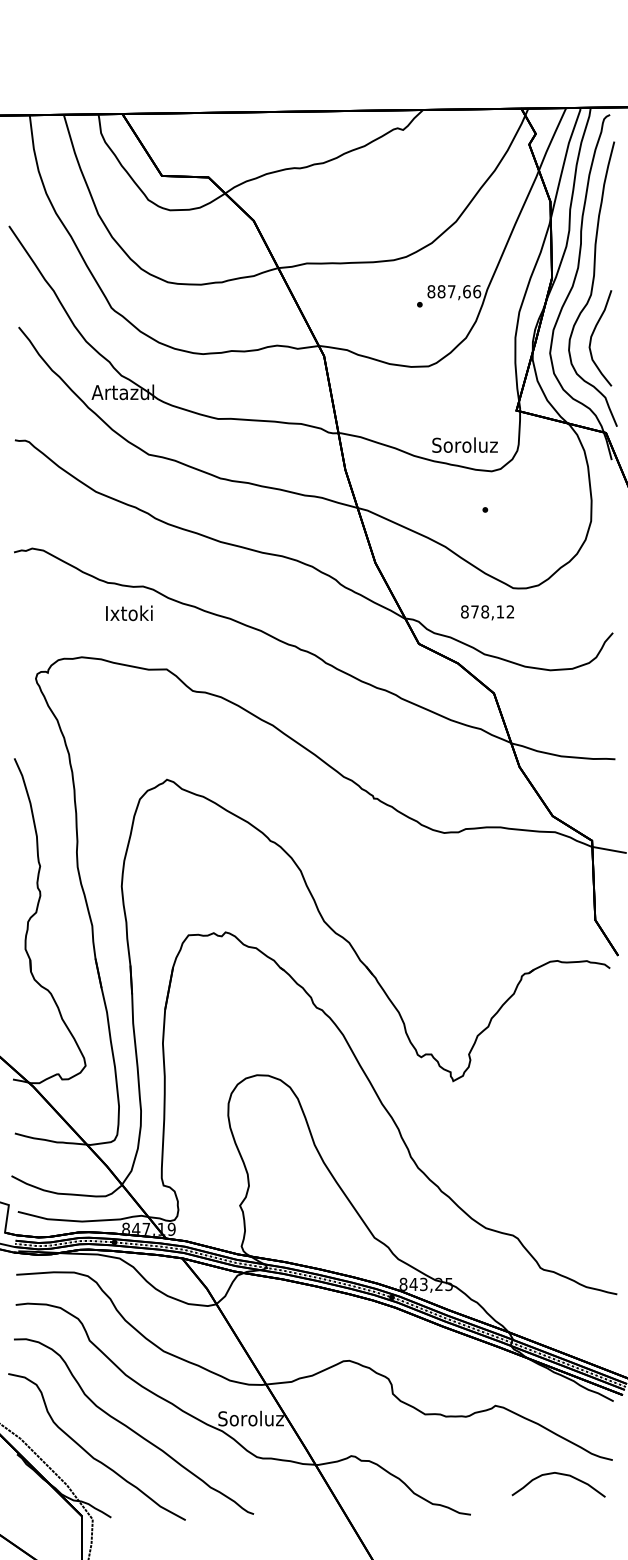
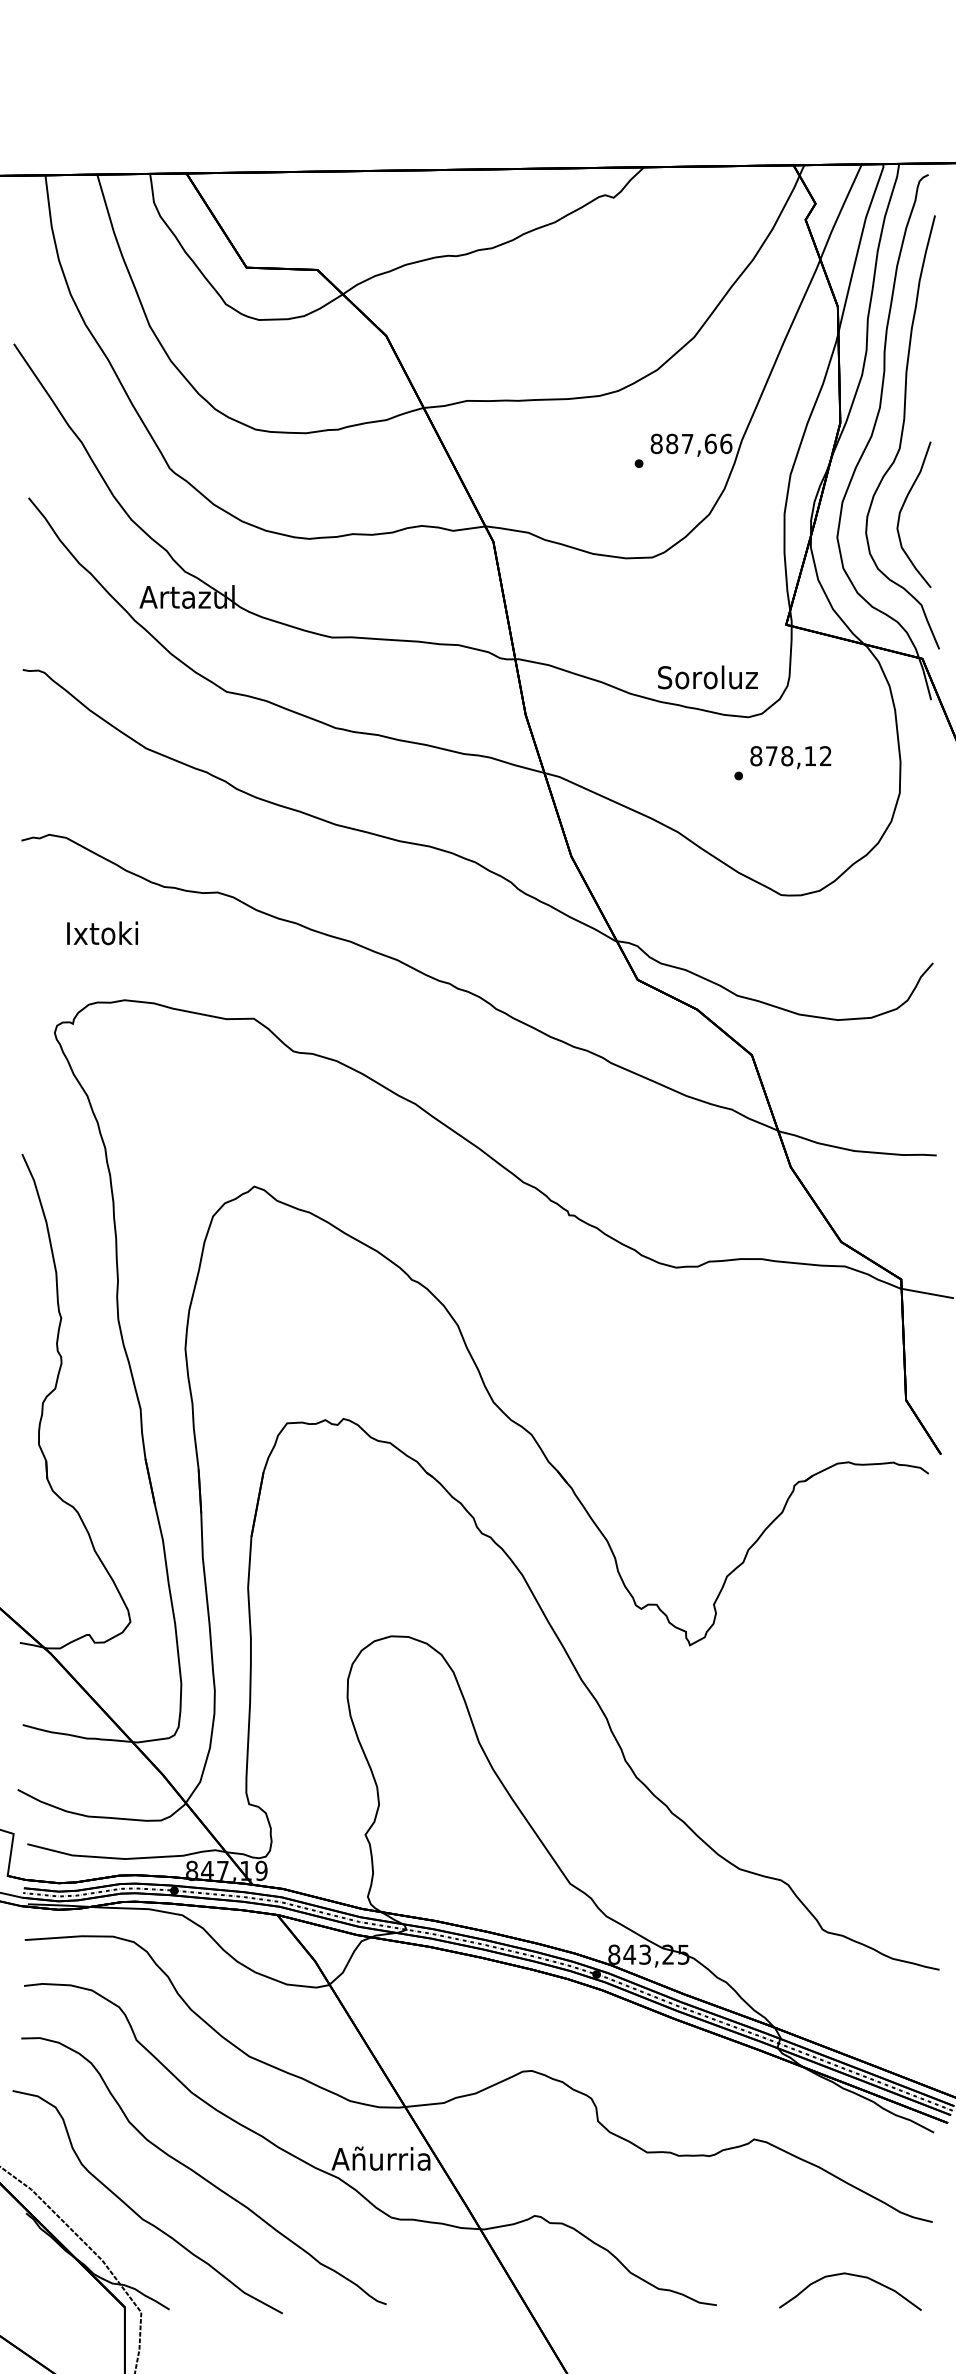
text: (487, 612) -> (790, 757), moved
text: (129, 613) -> (102, 933), moved
text: (250, 1418) -> (381, 2158), Soroluz -> Añurria
curve: (562, 1475) -> (856, 2277), moved

